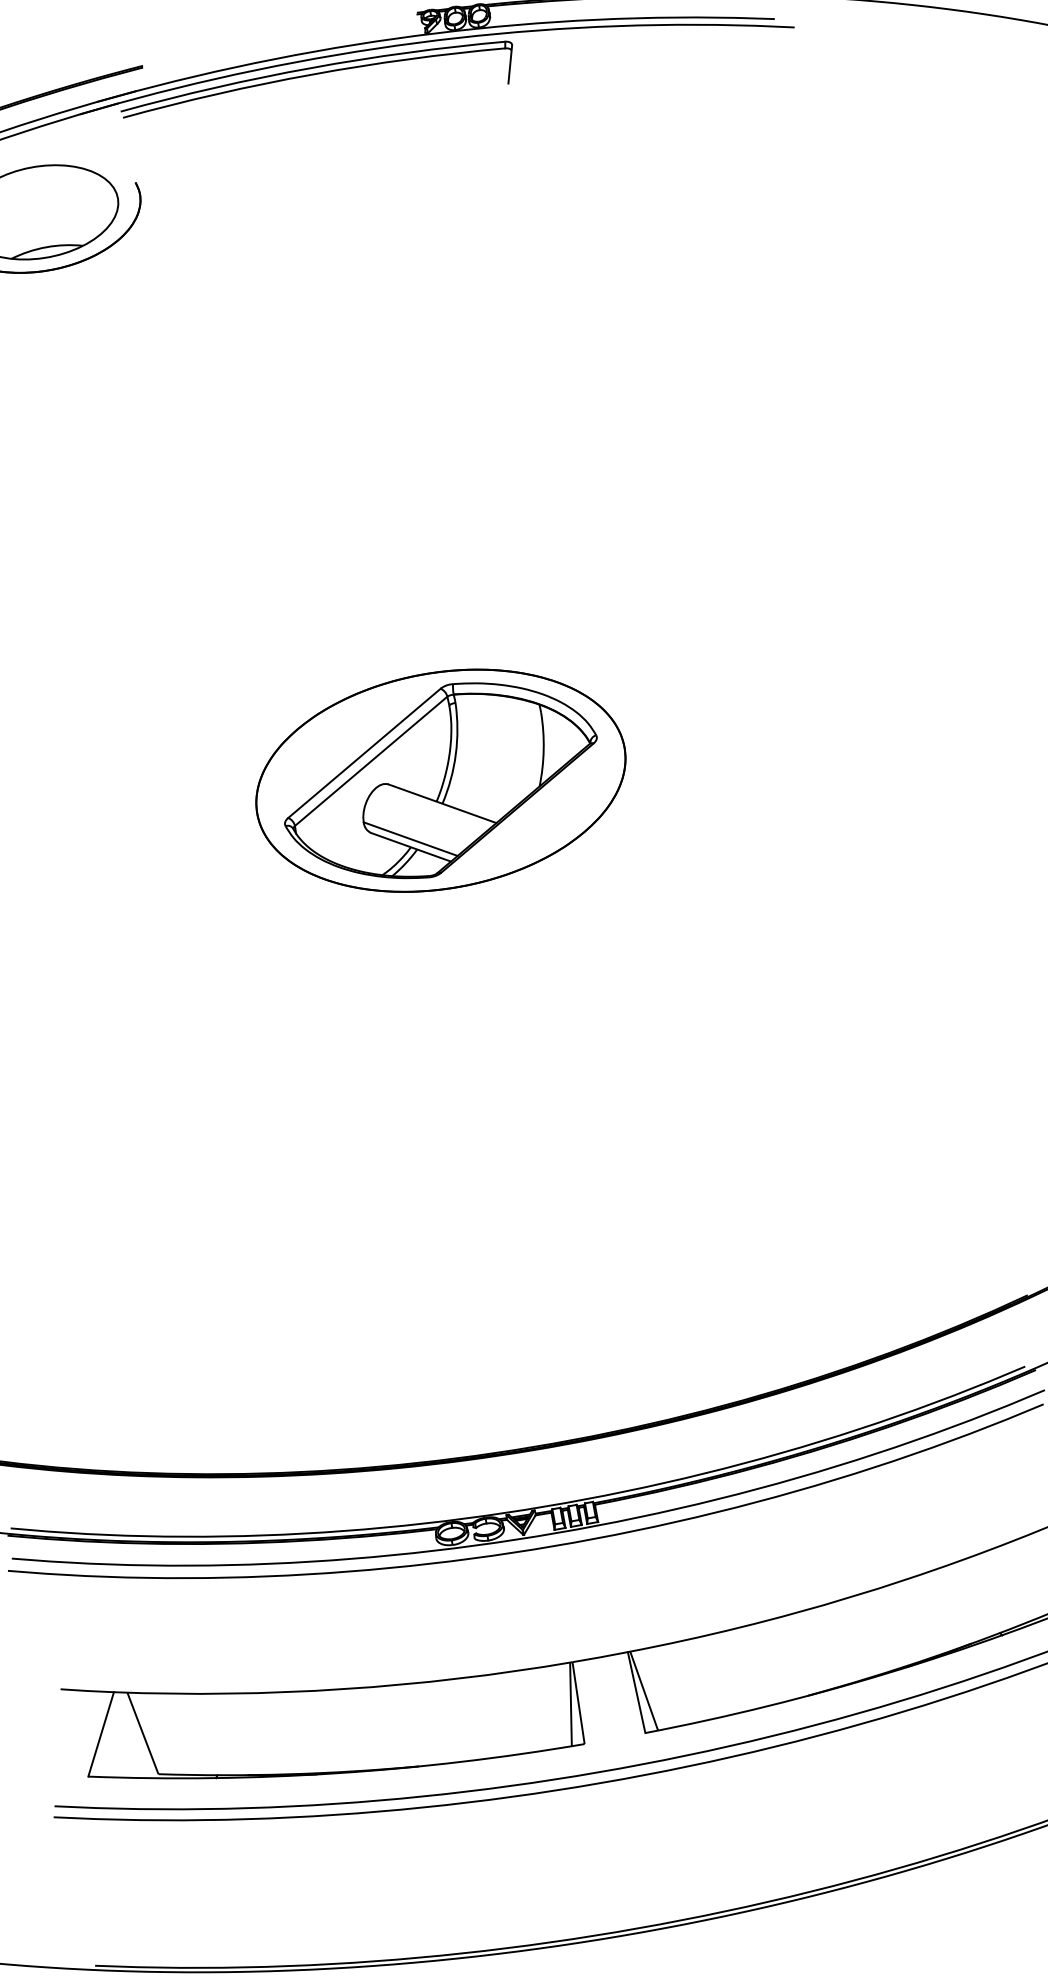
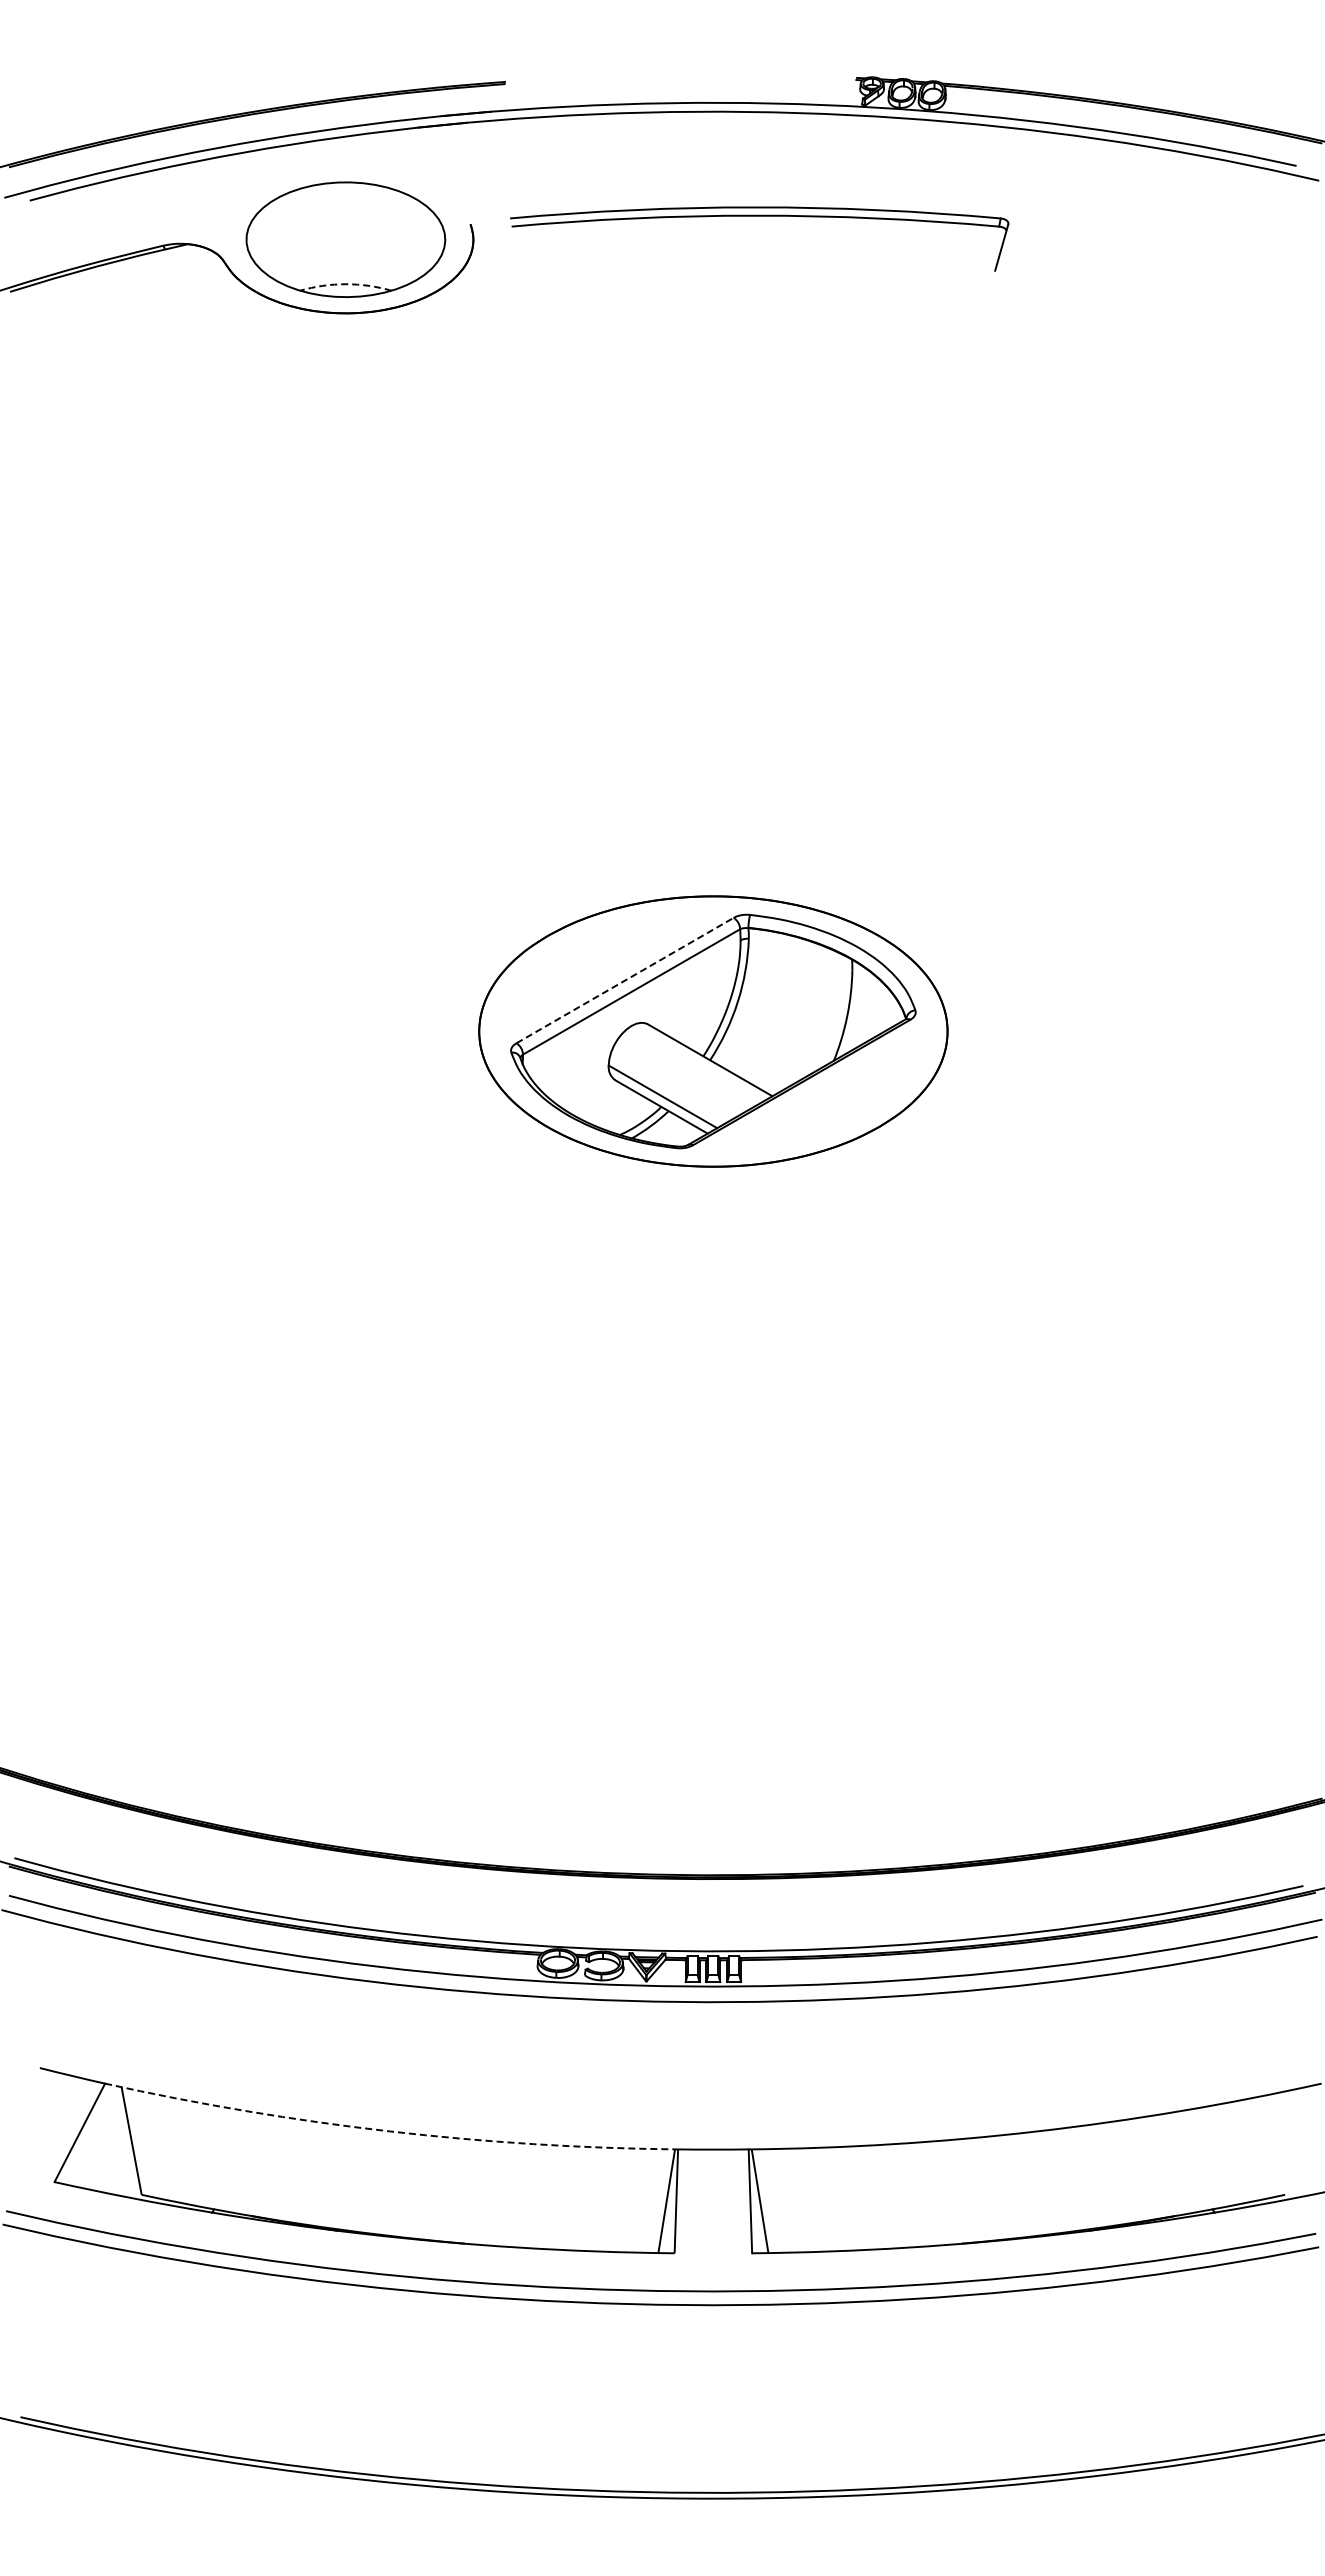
part: (315, 74) -> (759, 216), moved
arc: (46, 247) -> (345, 284), solid -> dashed
line: (364, 753) -> (625, 980), solid -> dashed
arc: (343, 1689) -> (389, 2131), solid -> dashed

